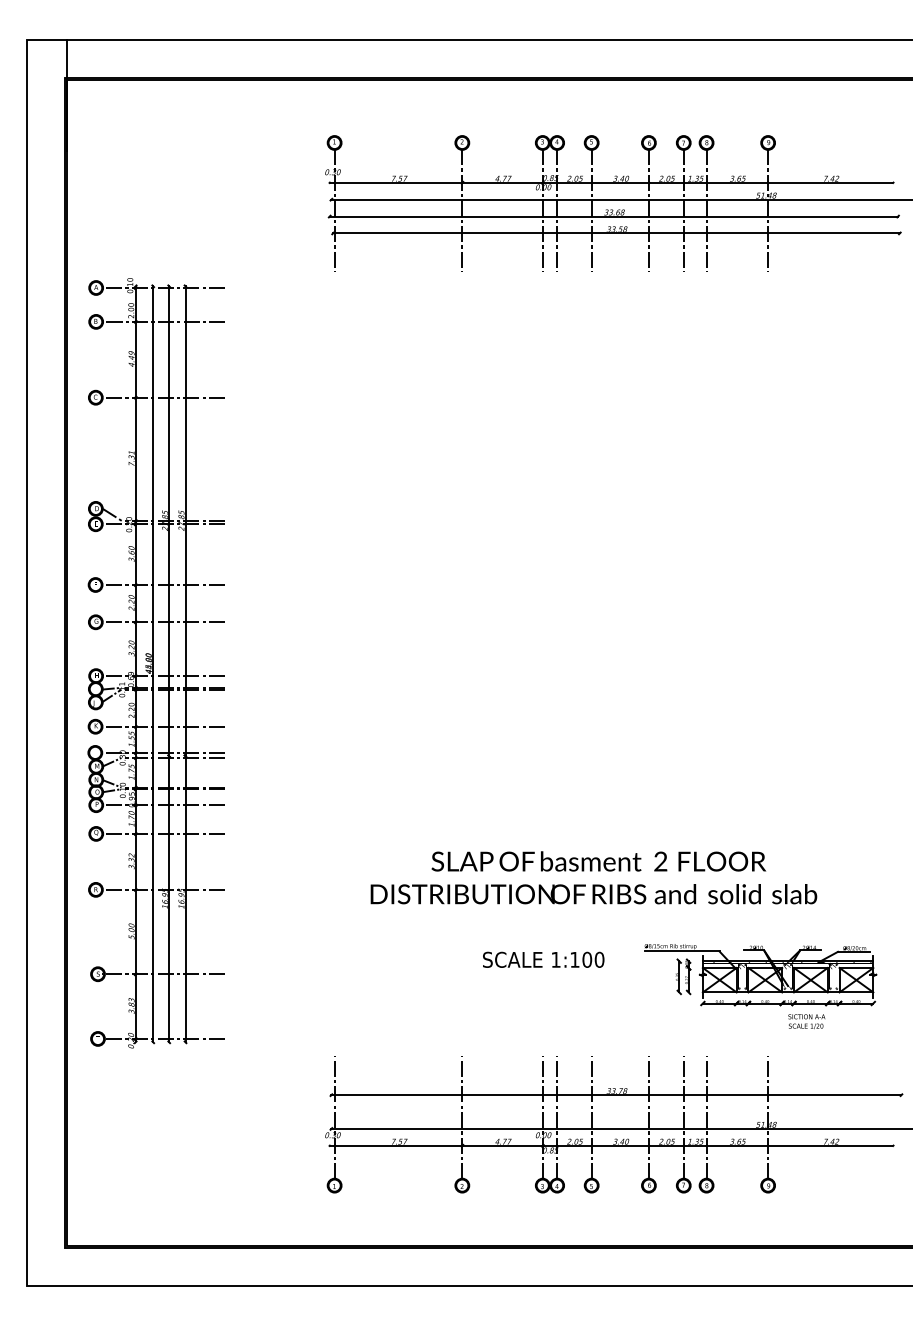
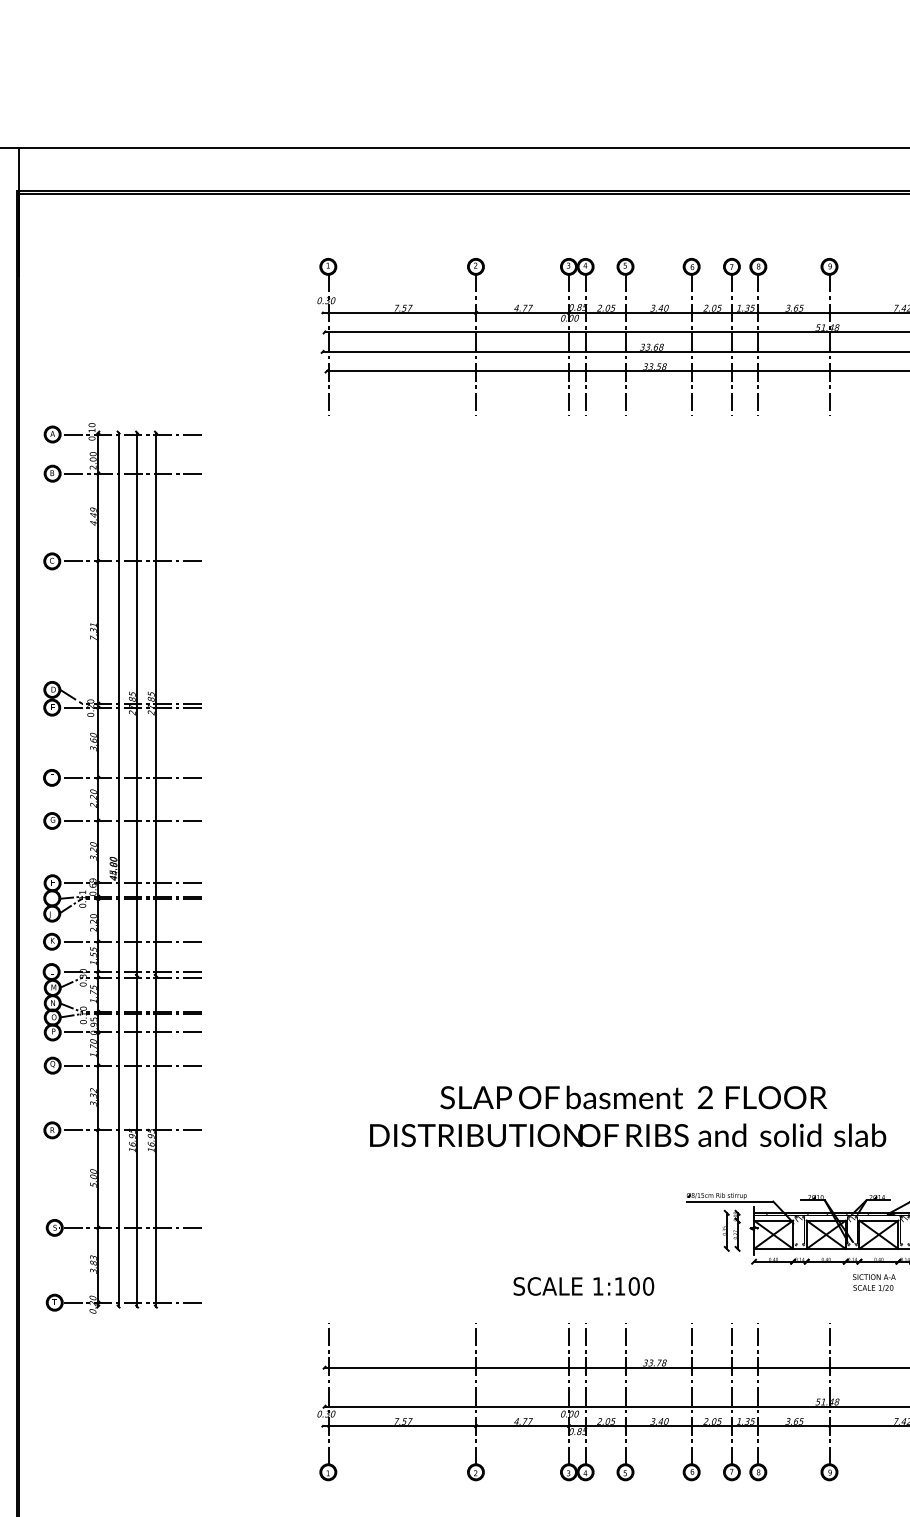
text: (543, 959) -> (583, 1286), moved

